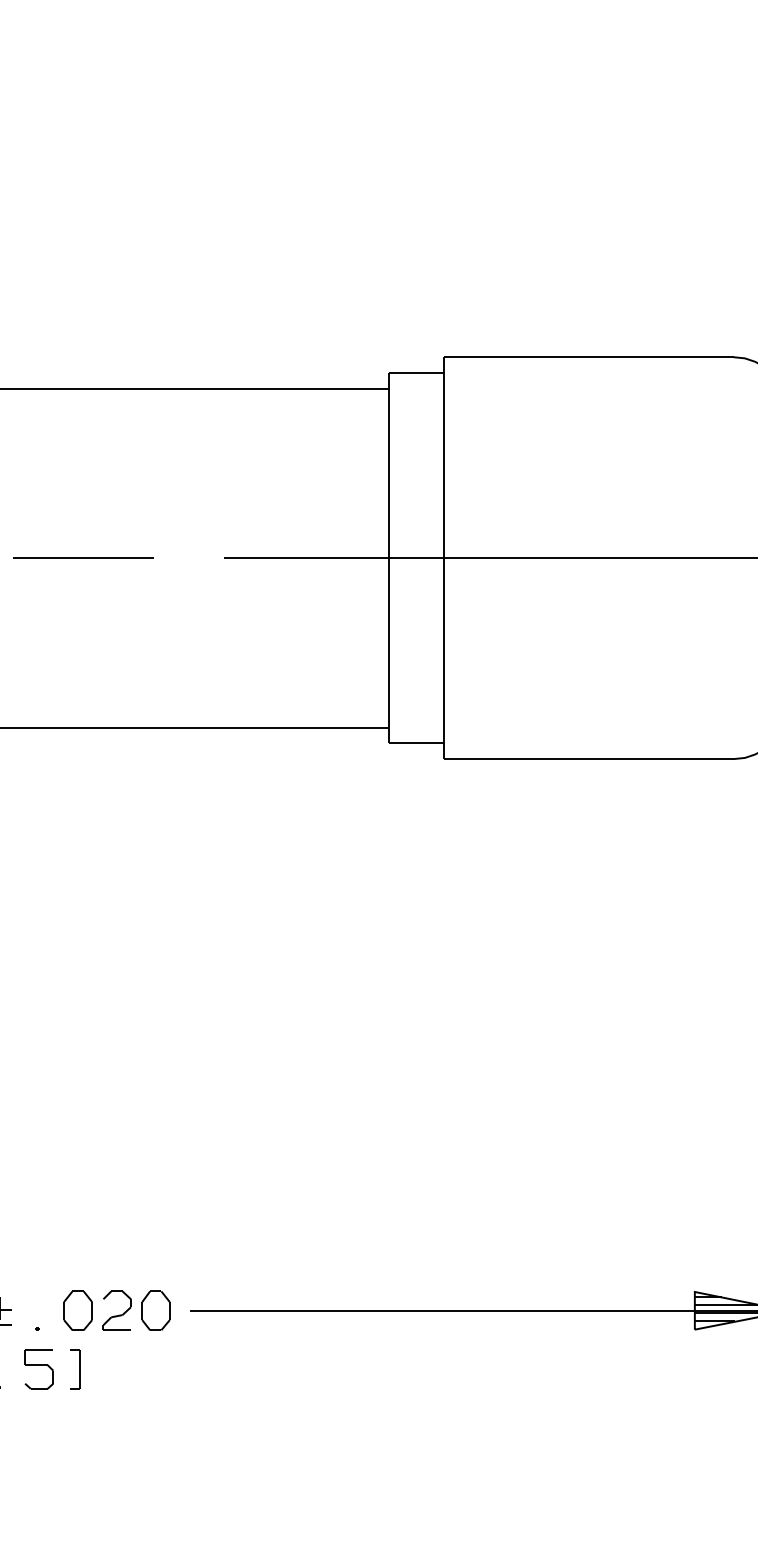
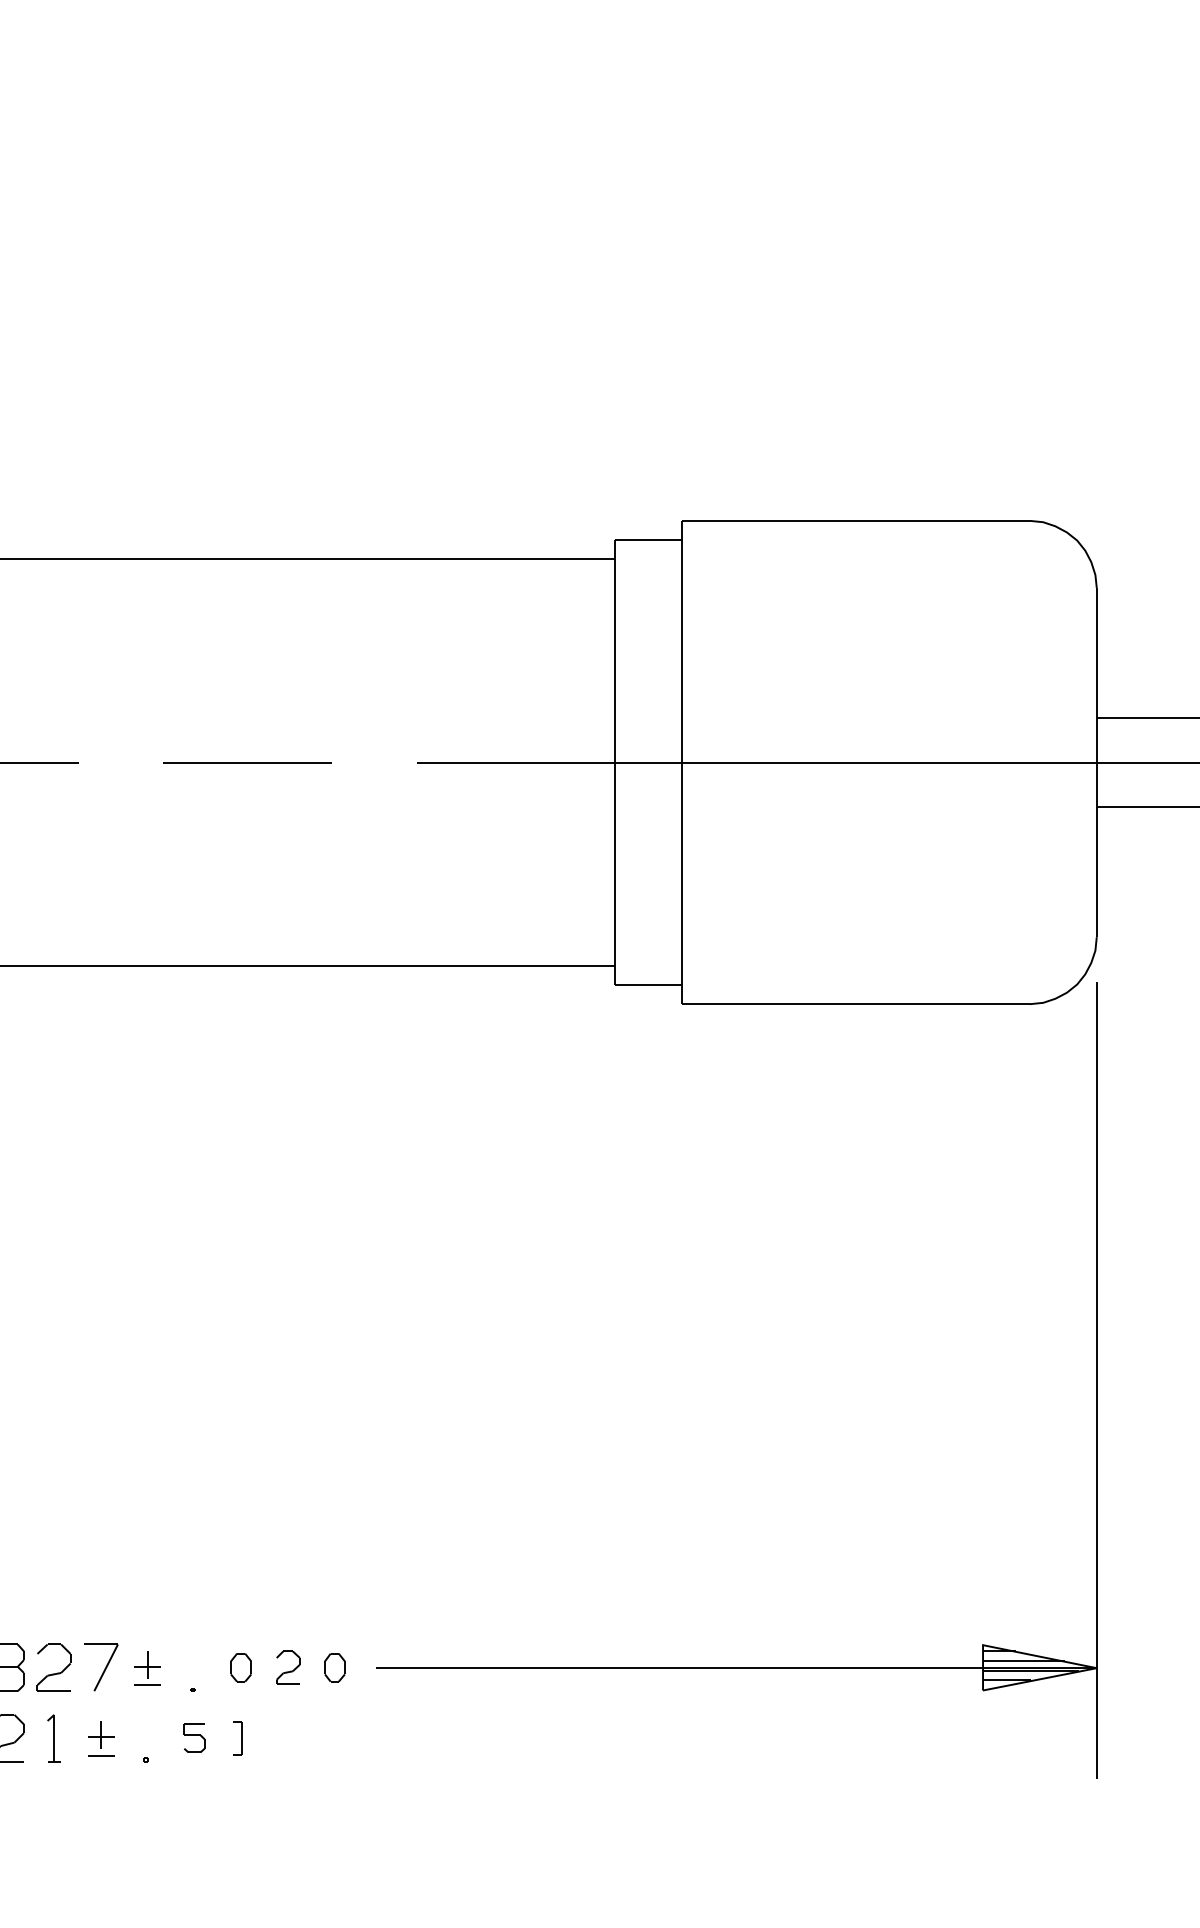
part: (77, 1310) -> (240, 1667), size x0.6
part: (117, 1310) -> (288, 1667), size x0.7
part: (155, 1310) -> (334, 1667), size x0.6
part: (39, 1369) -> (194, 1738), size x0.6
part: (75, 1369) -> (237, 1738), size x0.7

